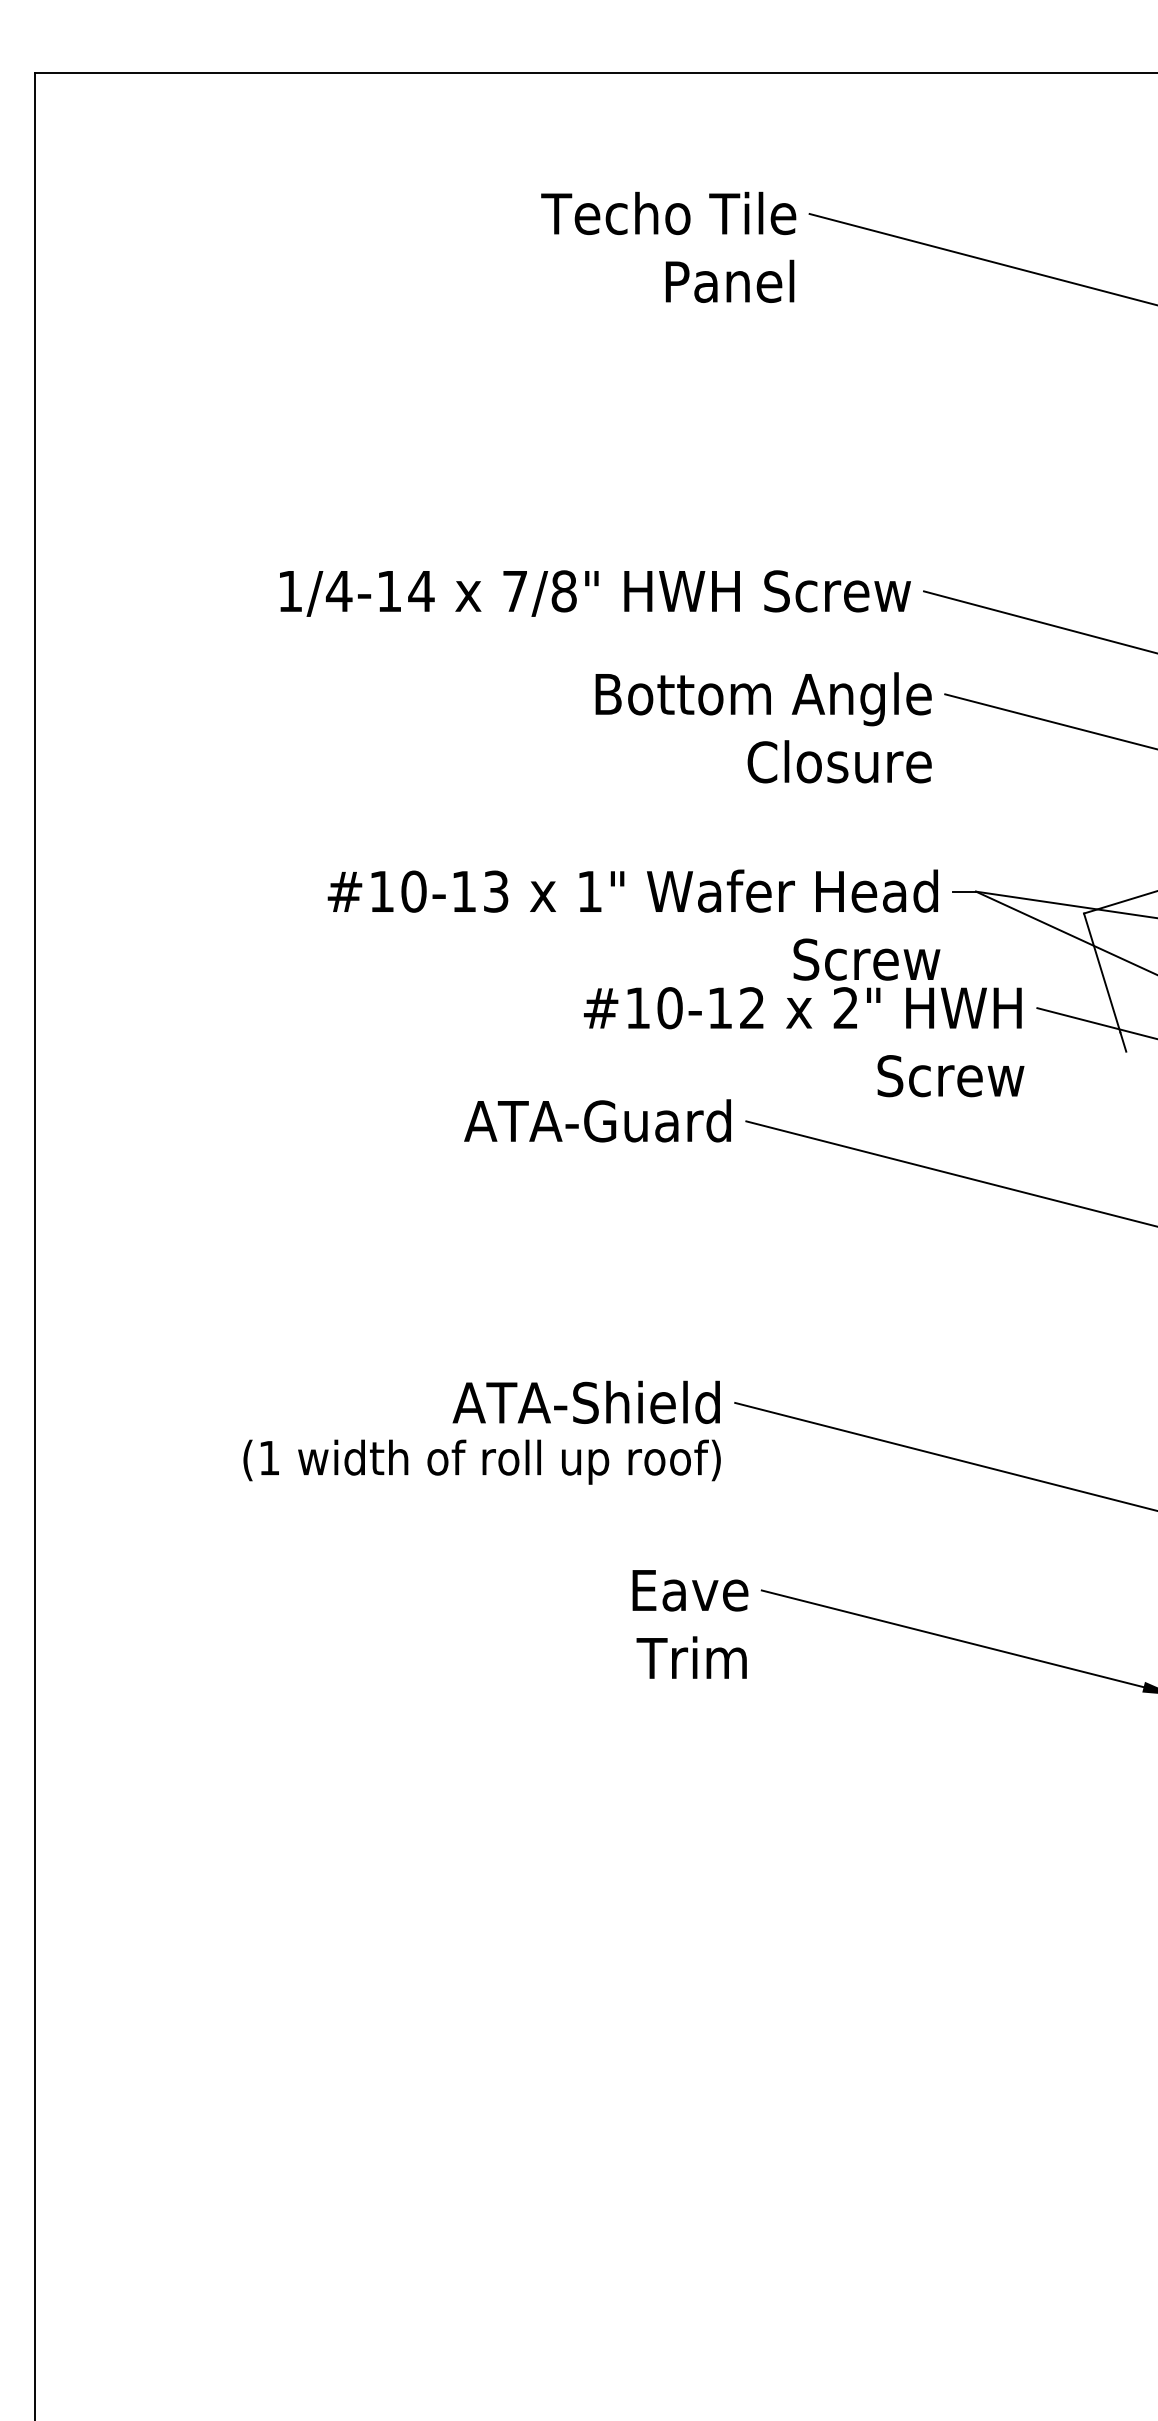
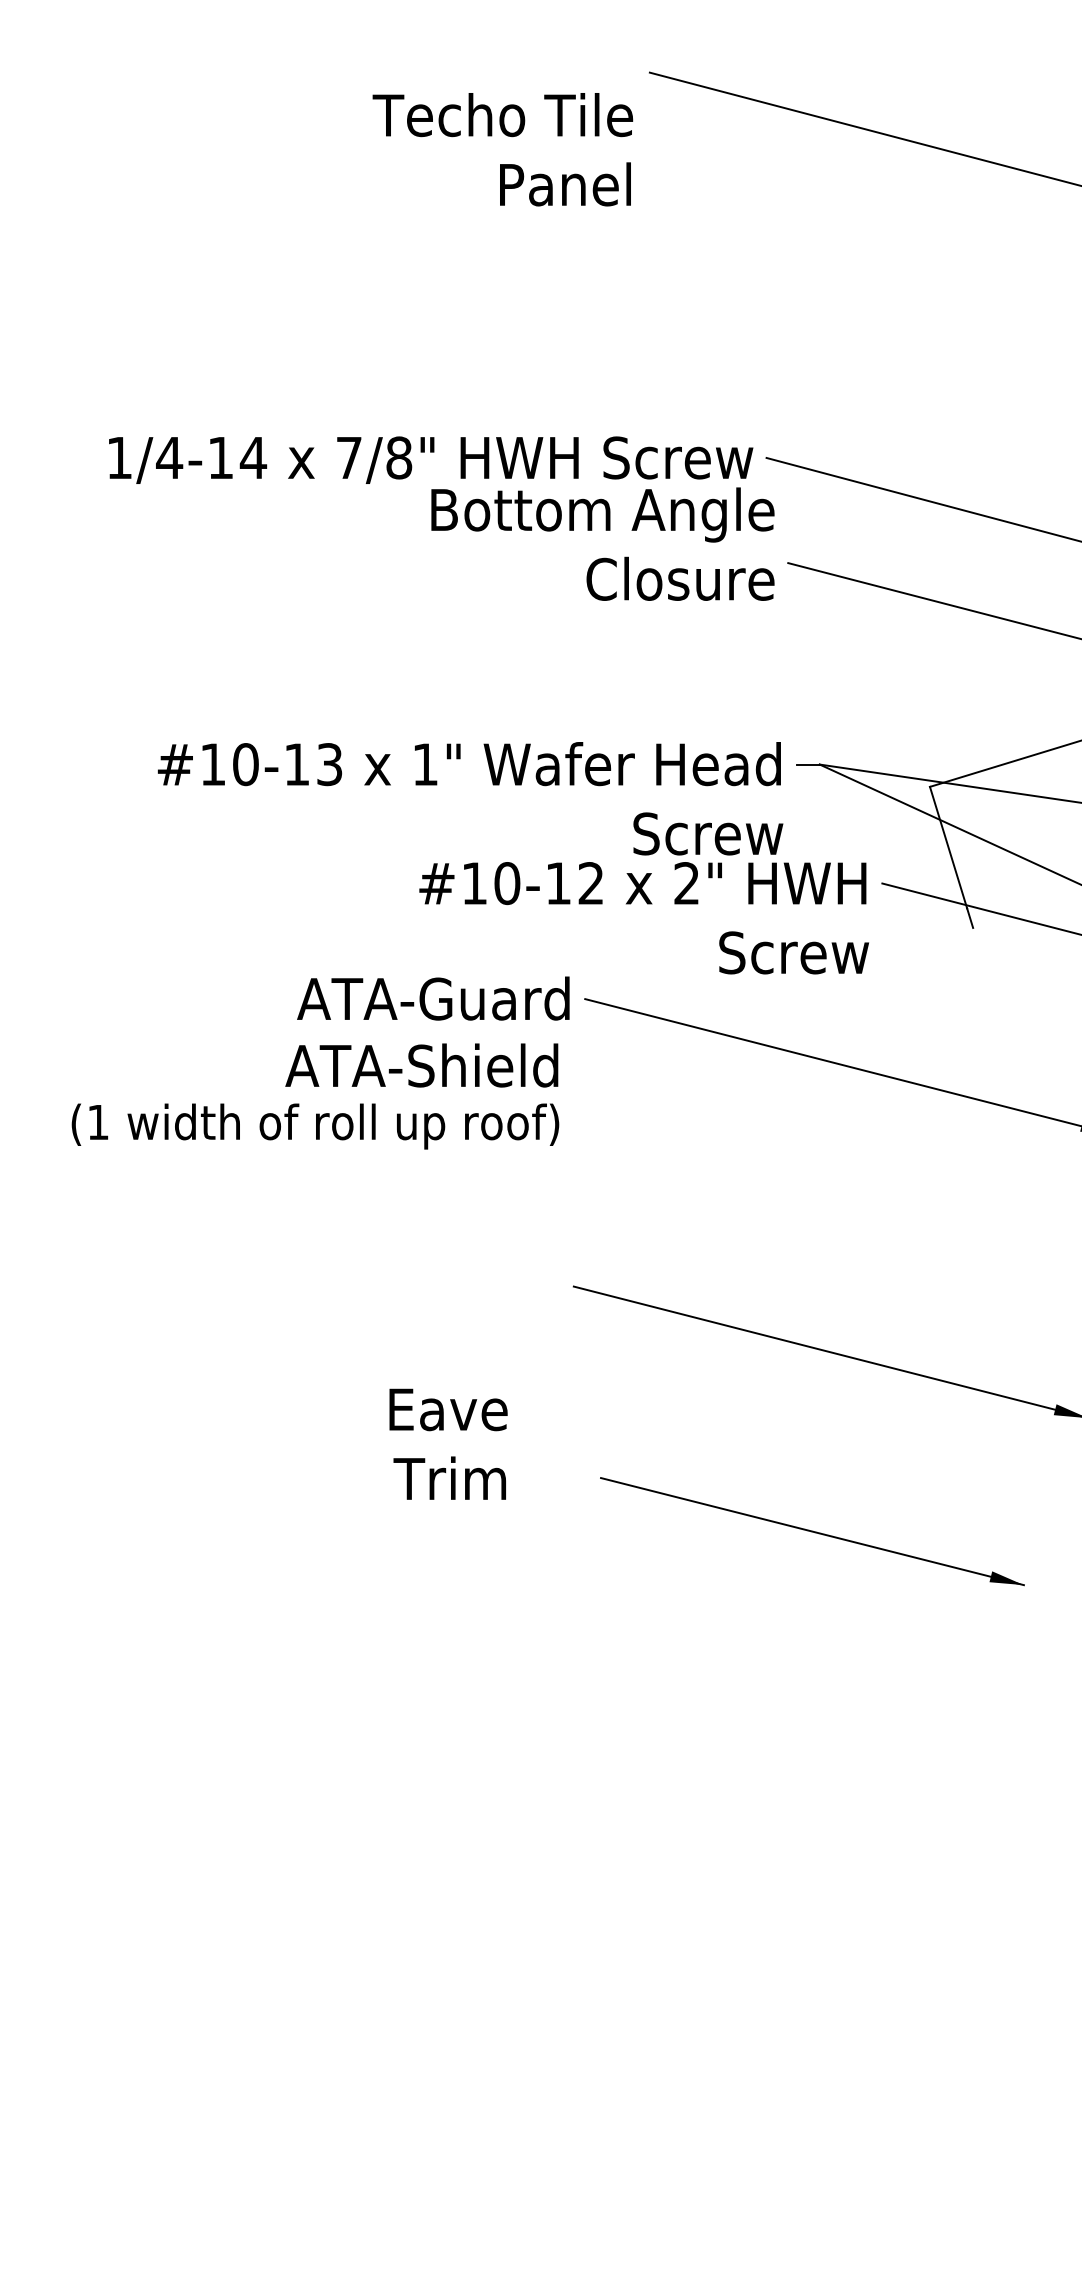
text: (668, 246) -> (502, 148), moved
text: (763, 727) -> (602, 543), moved
text: (481, 1432) -> (314, 1096), moved
text: (690, 1624) -> (448, 1444), moved

